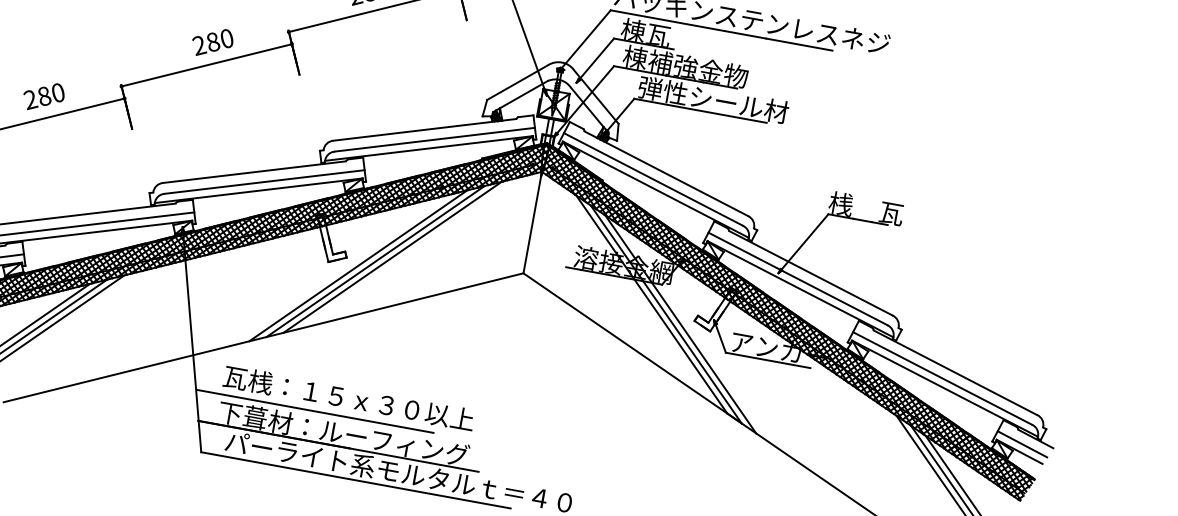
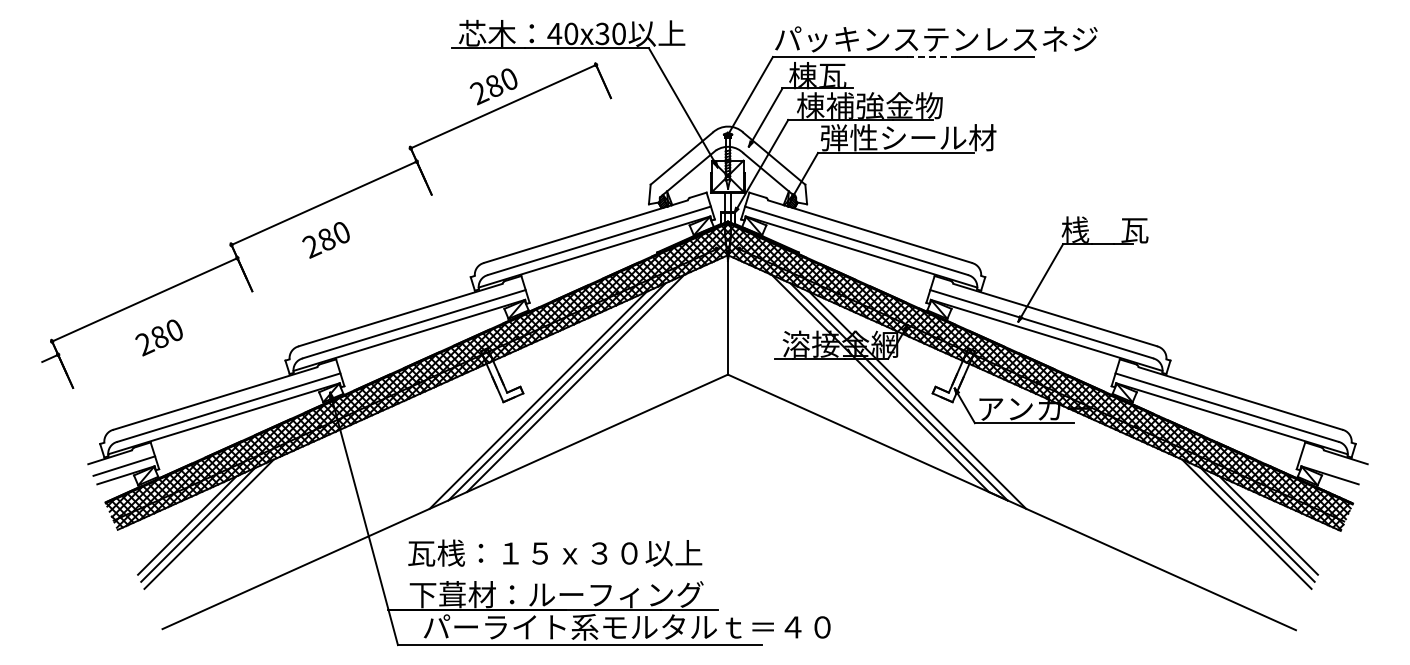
line: (745, 35) -> (931, 57), solid -> dashed
text: (212, 42) -> (325, 240), moved
text: (43, 96) -> (158, 337), moved
line: (315, 411) -> (519, 575), removed
line: (1022, 443) -> (1331, 465), removed

